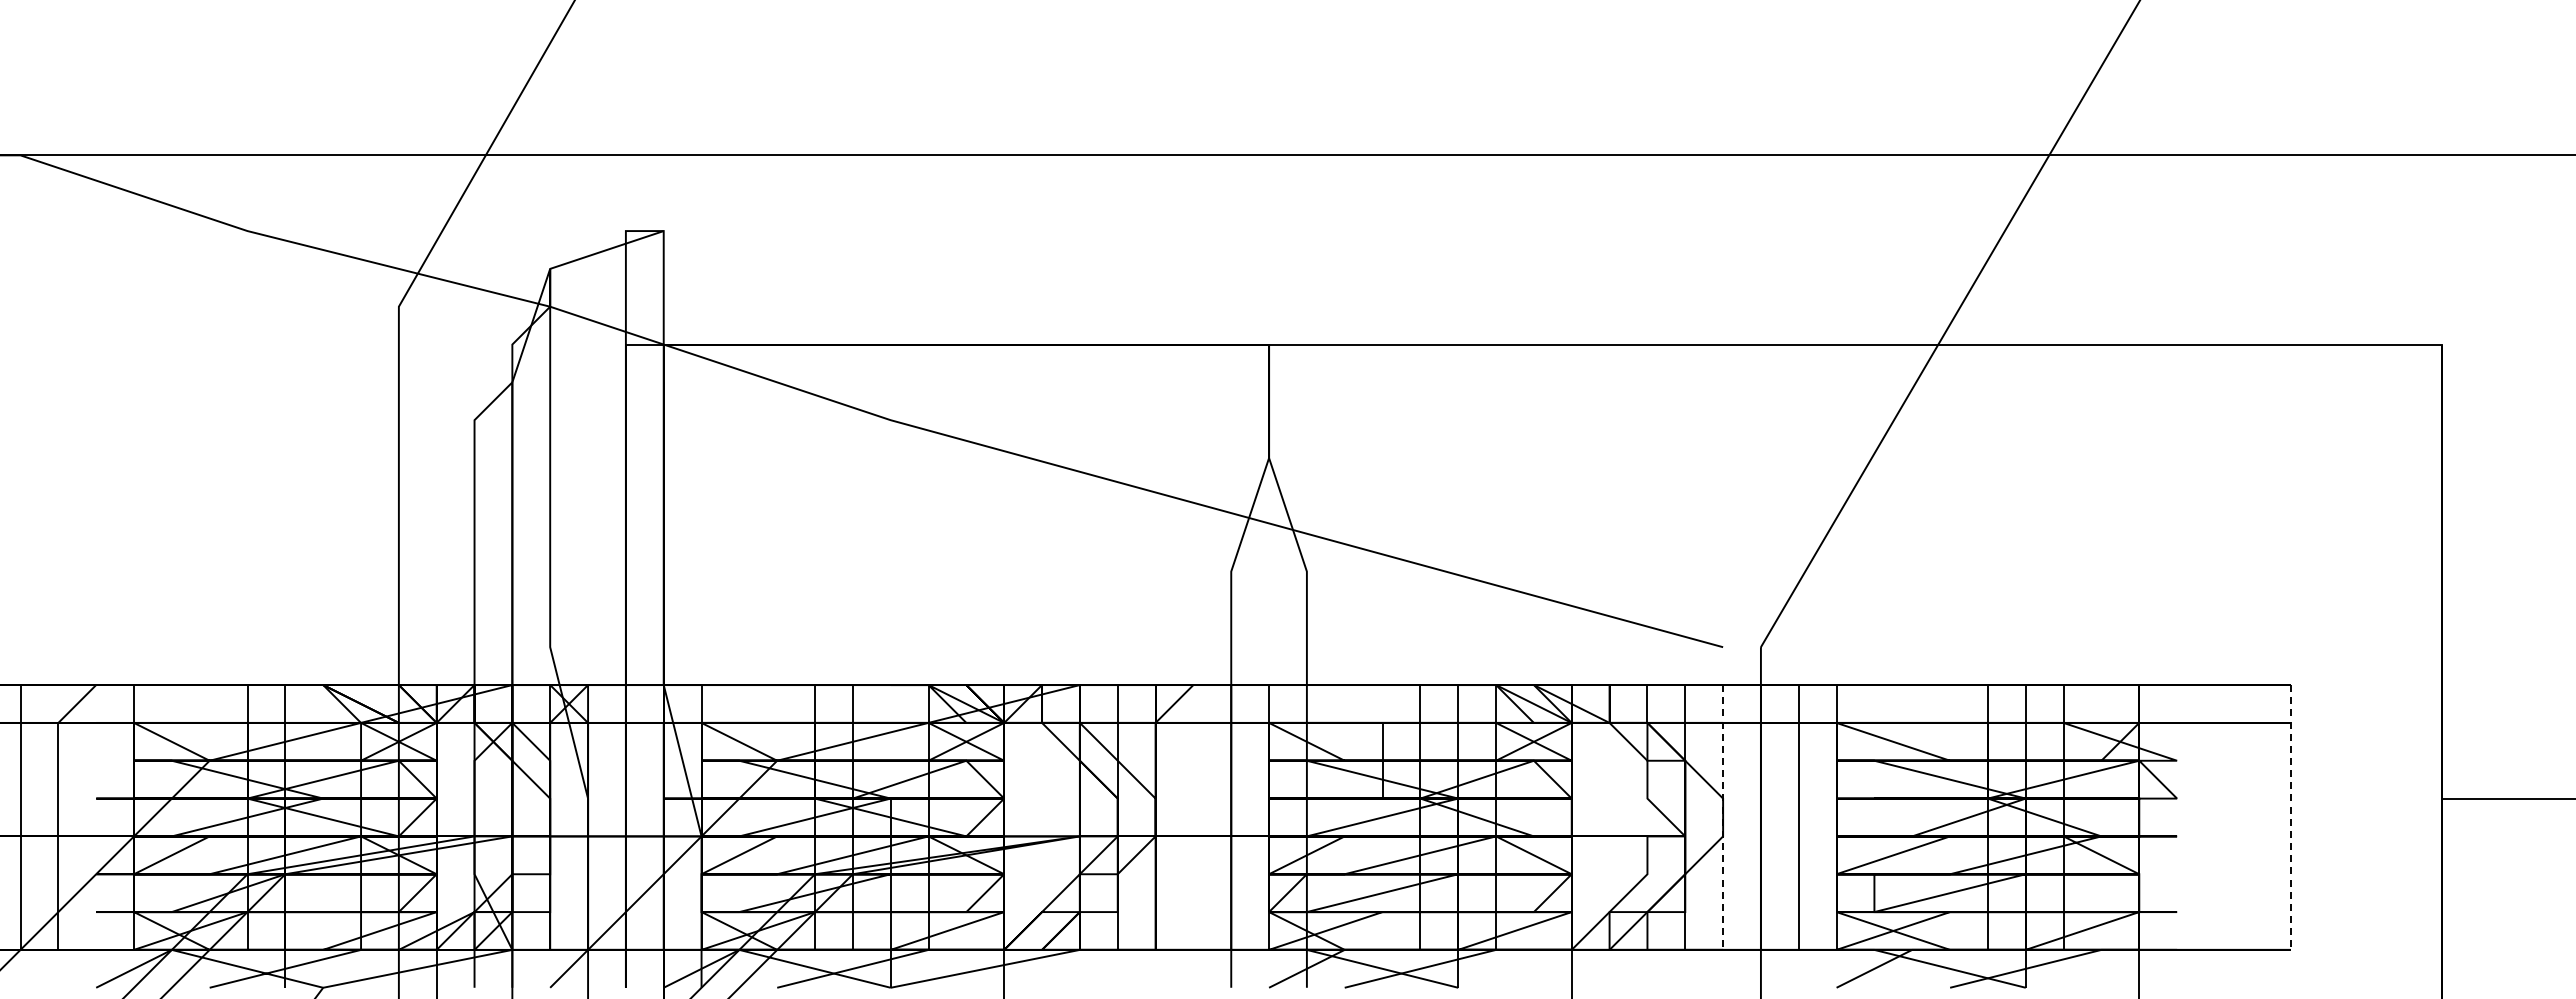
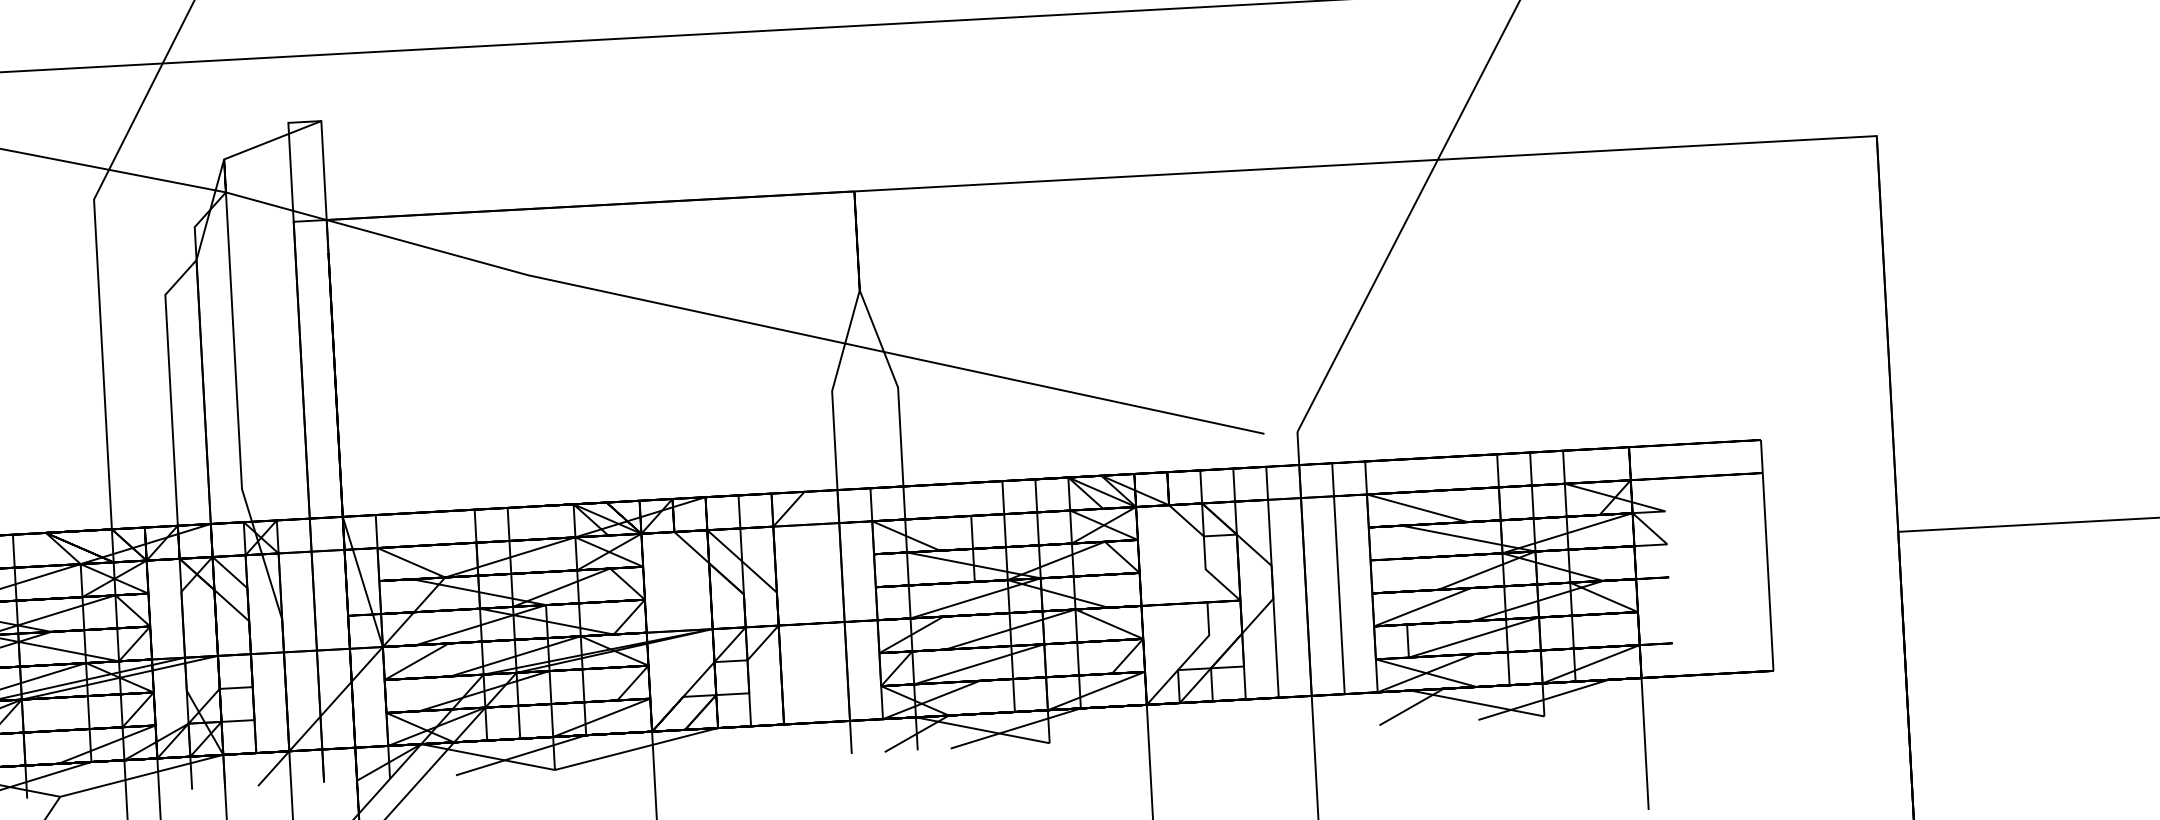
line: (1723, 816) -> (1272, 581), dashed -> solid
line: (2290, 816) -> (1767, 554), dashed -> solid

